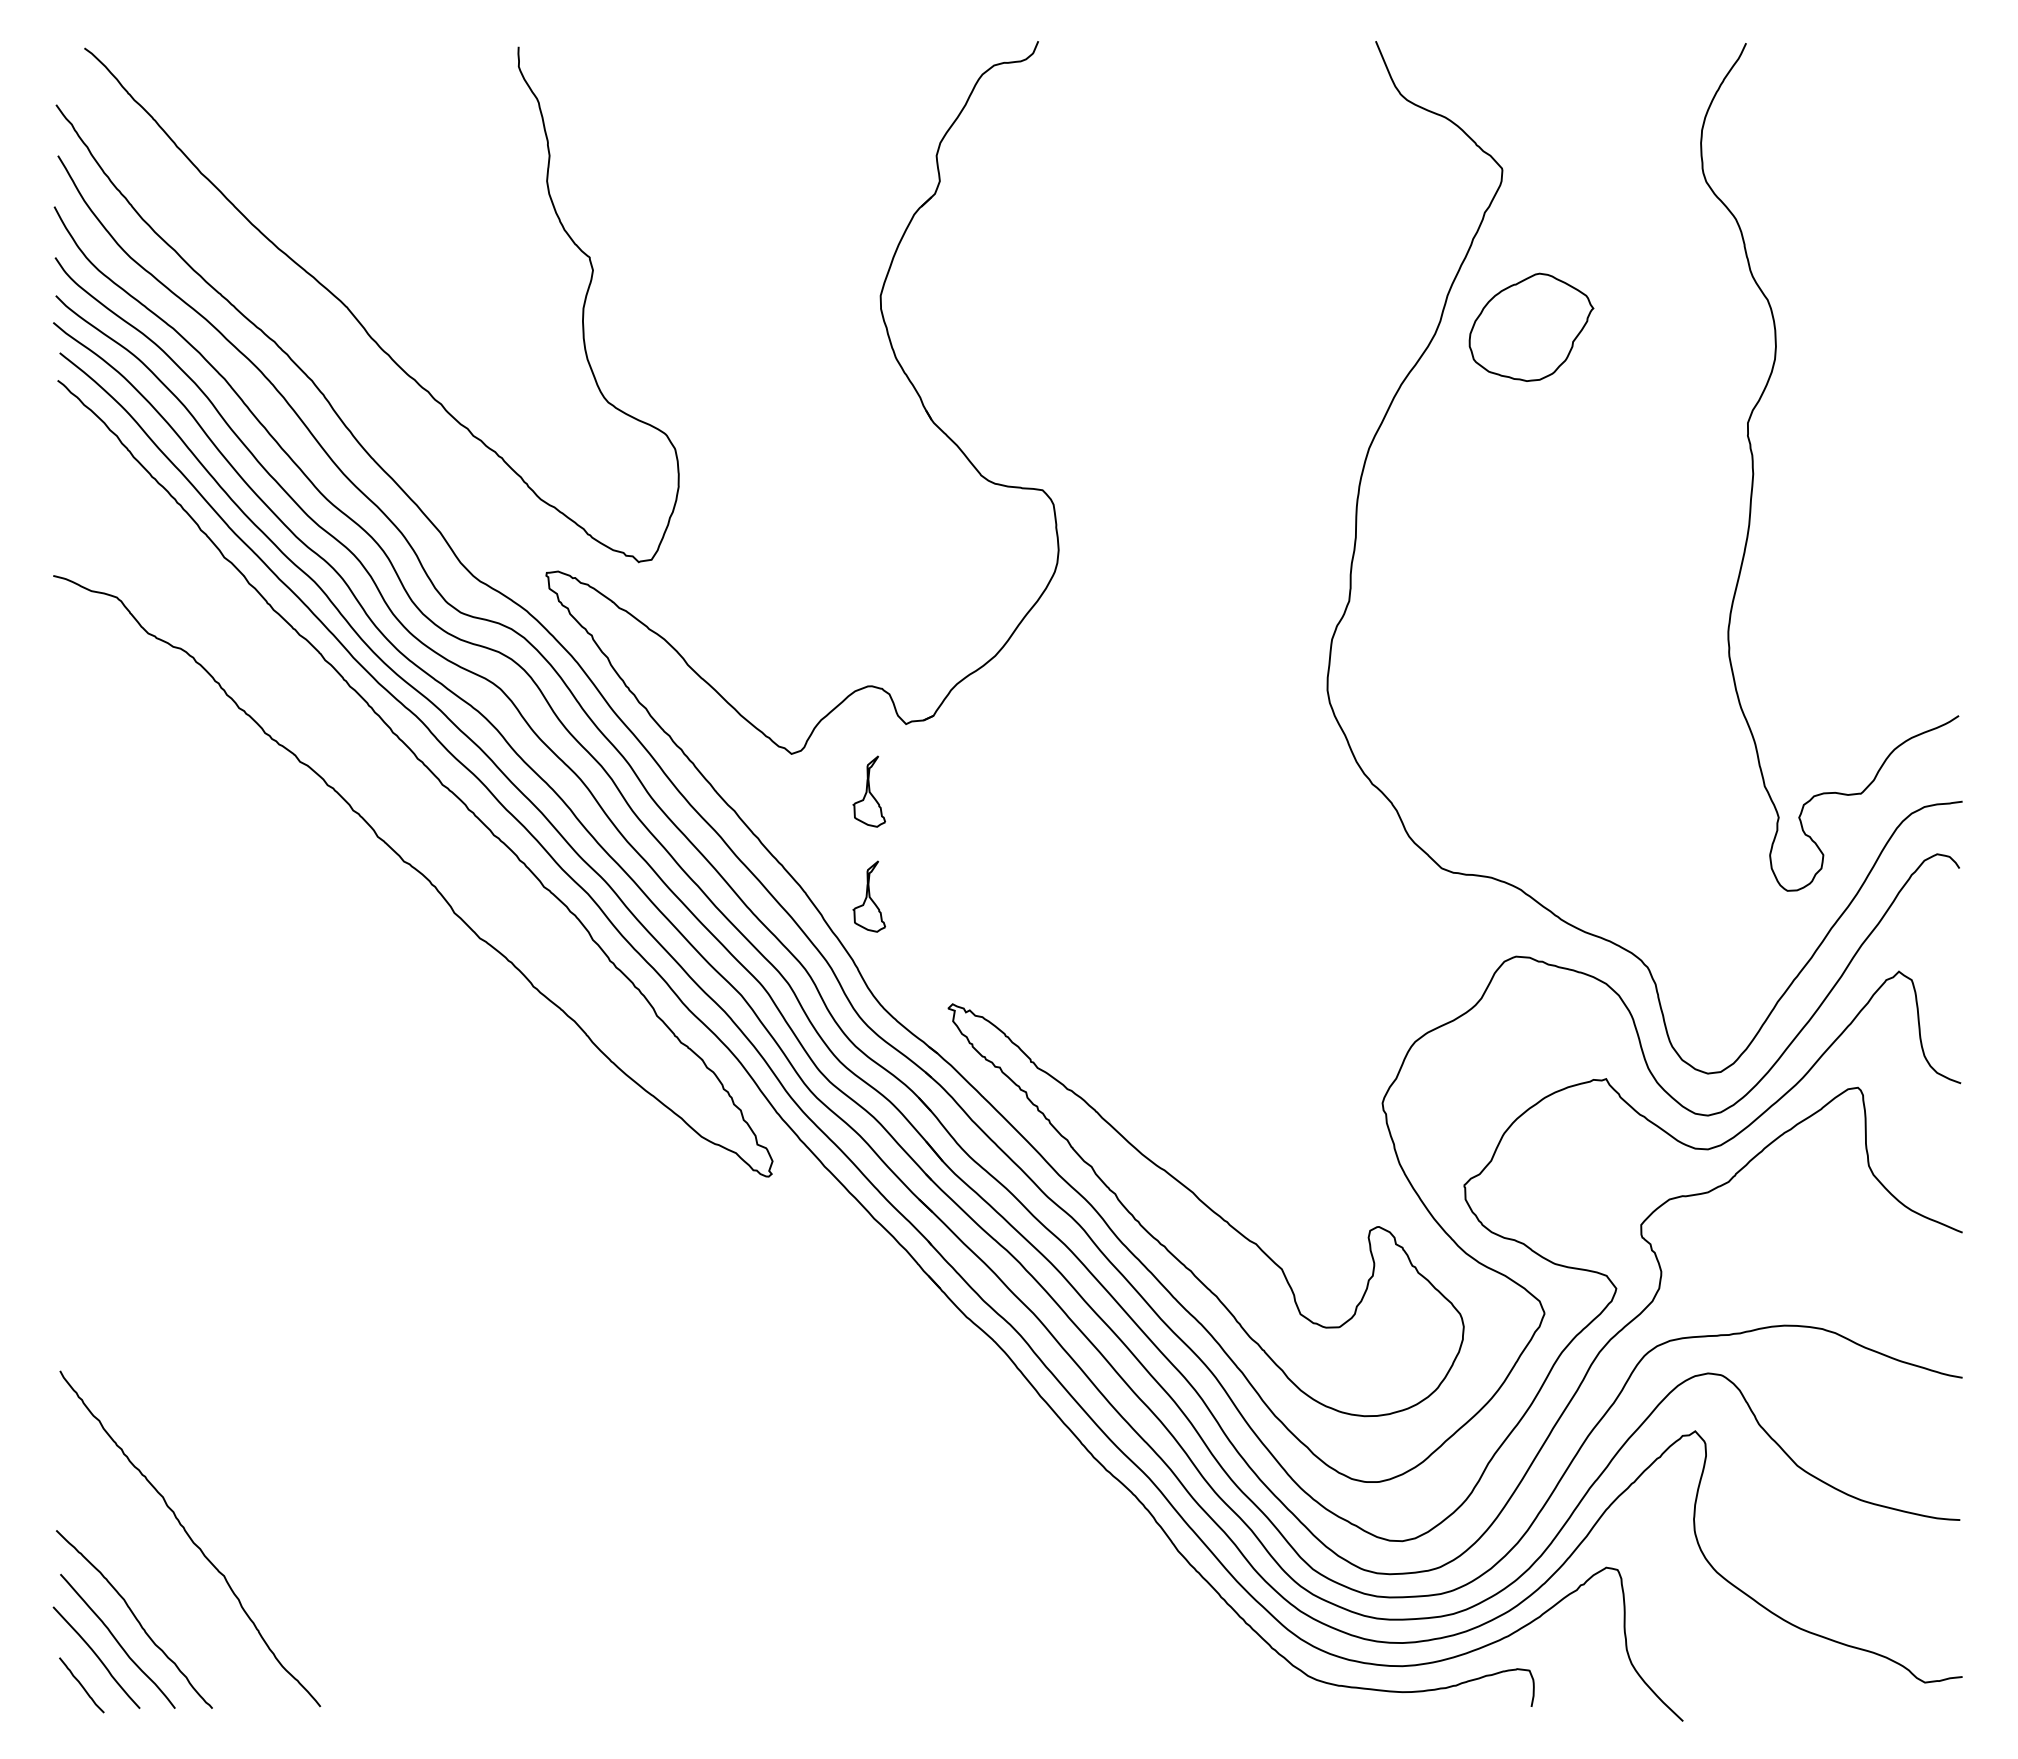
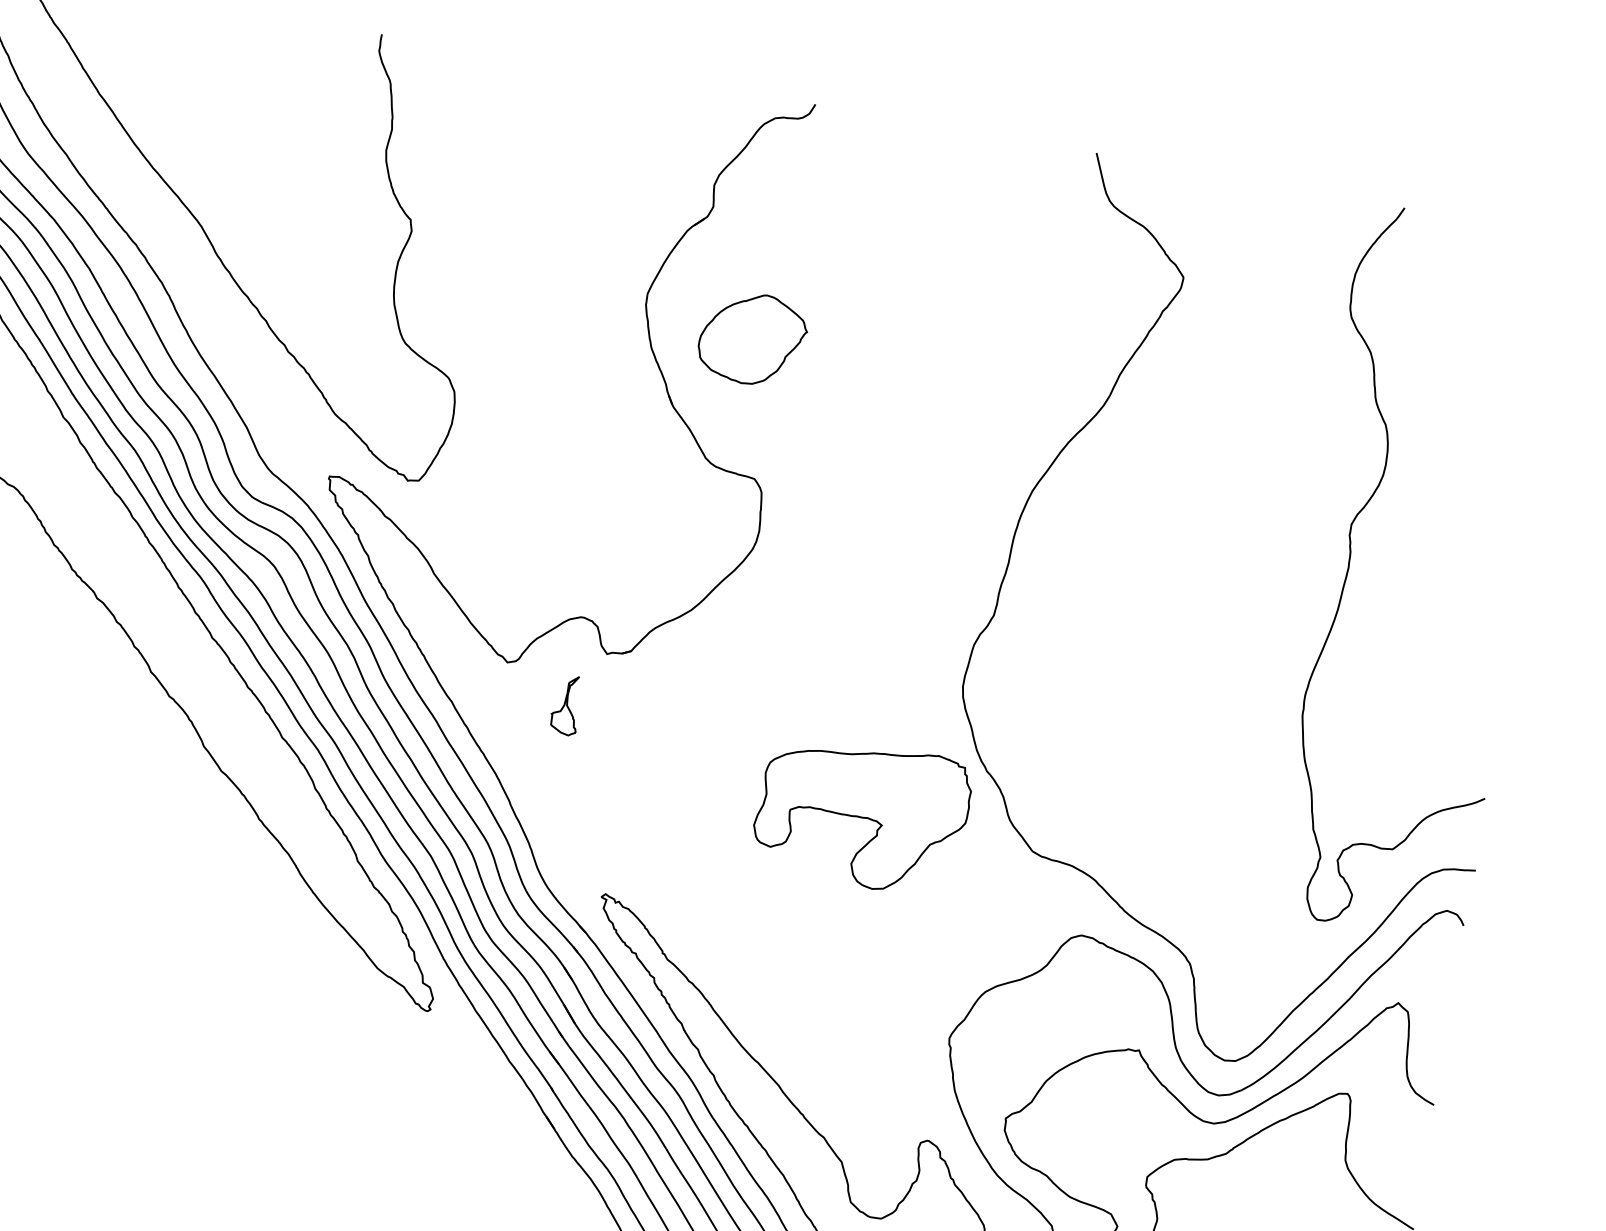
part: (1531, 326) -> (752, 338), moved
part: (1235, 860) -> (861, 815), added
part: (868, 896) -> (551, 792), removed

